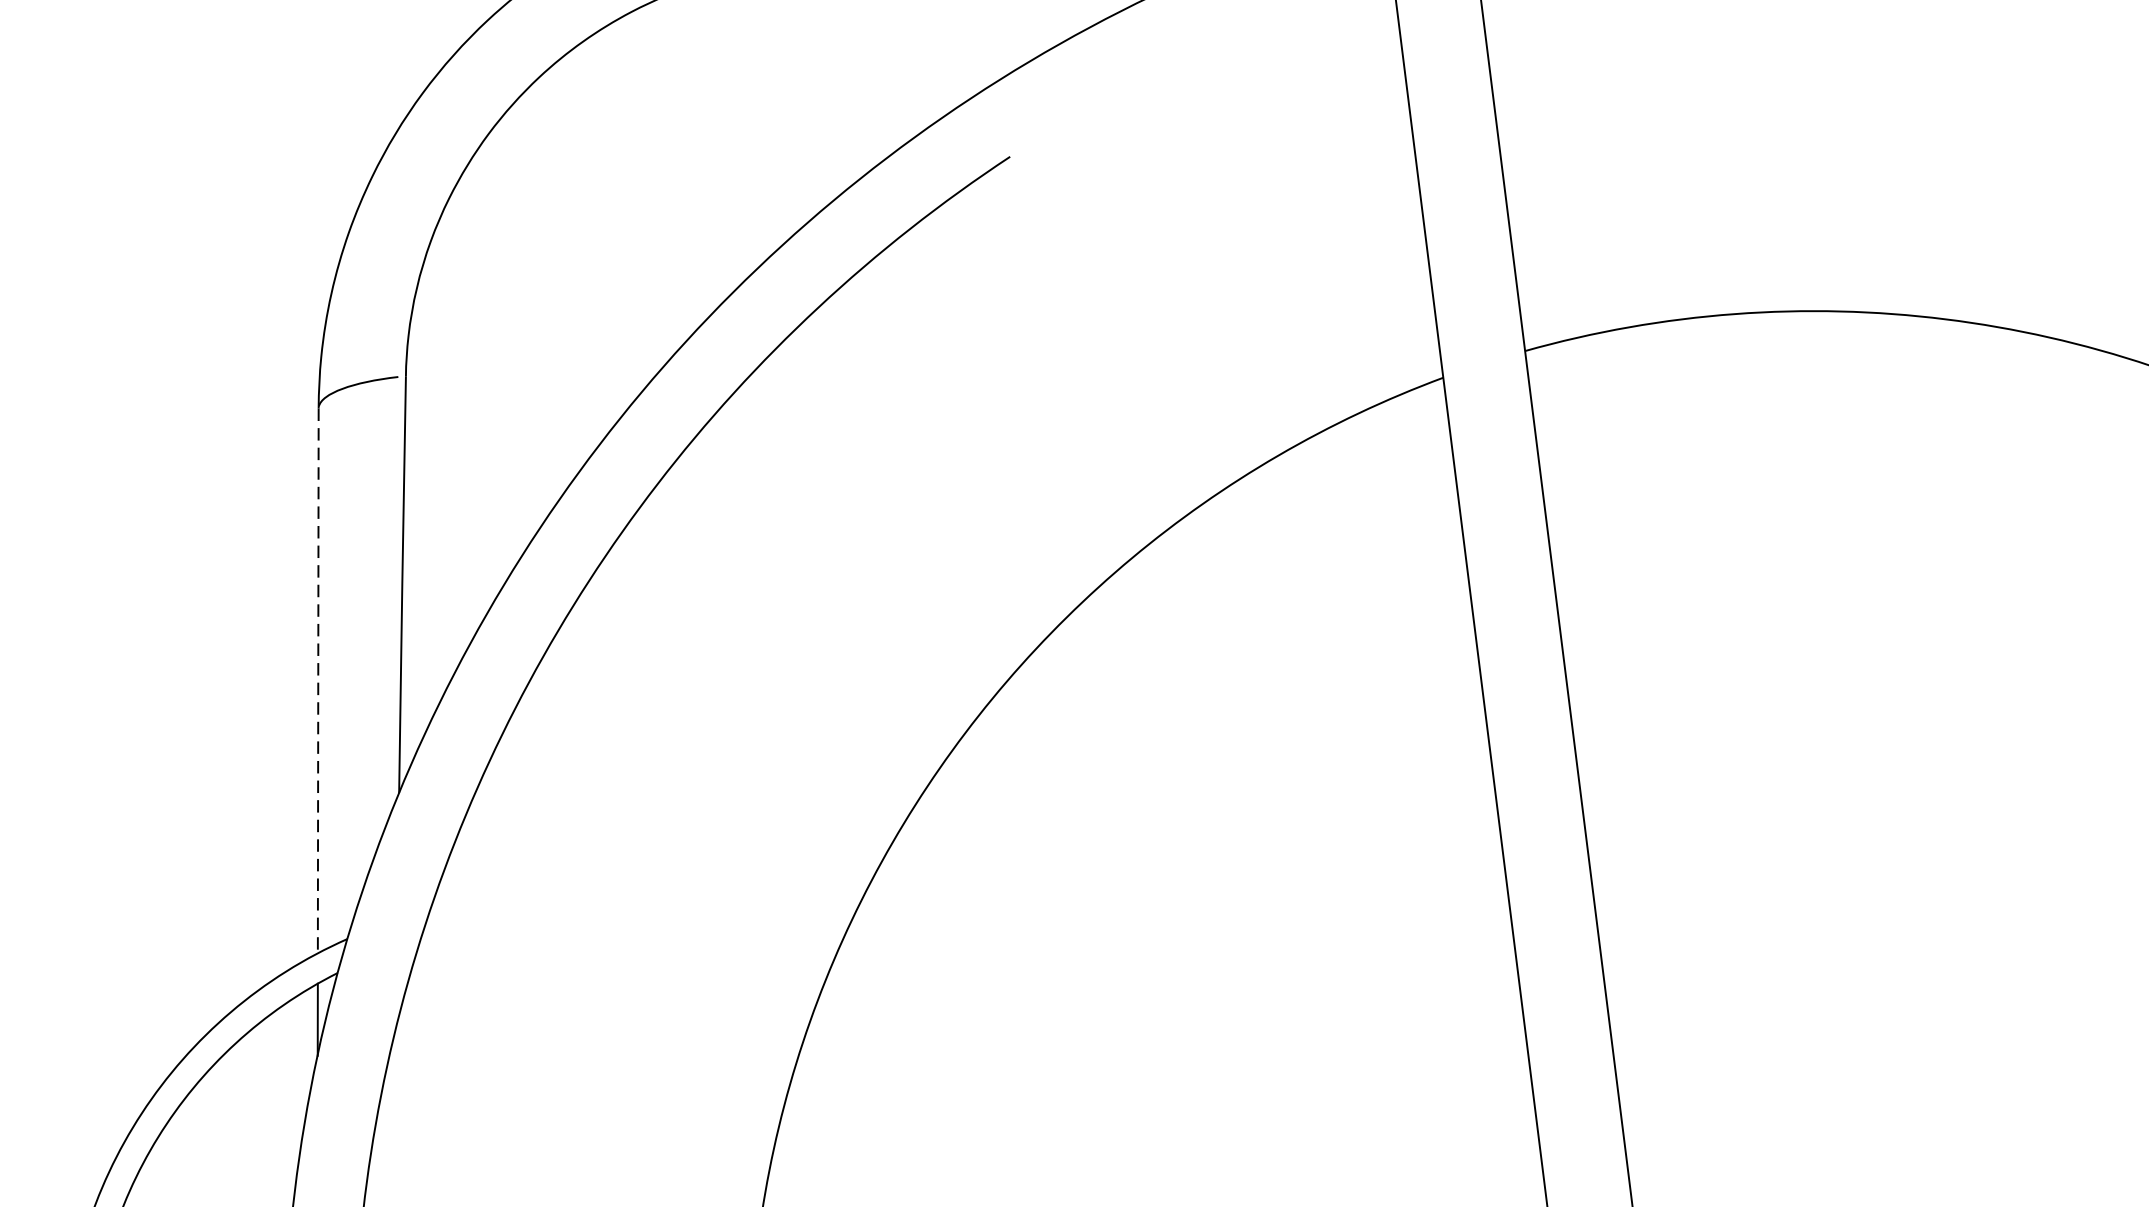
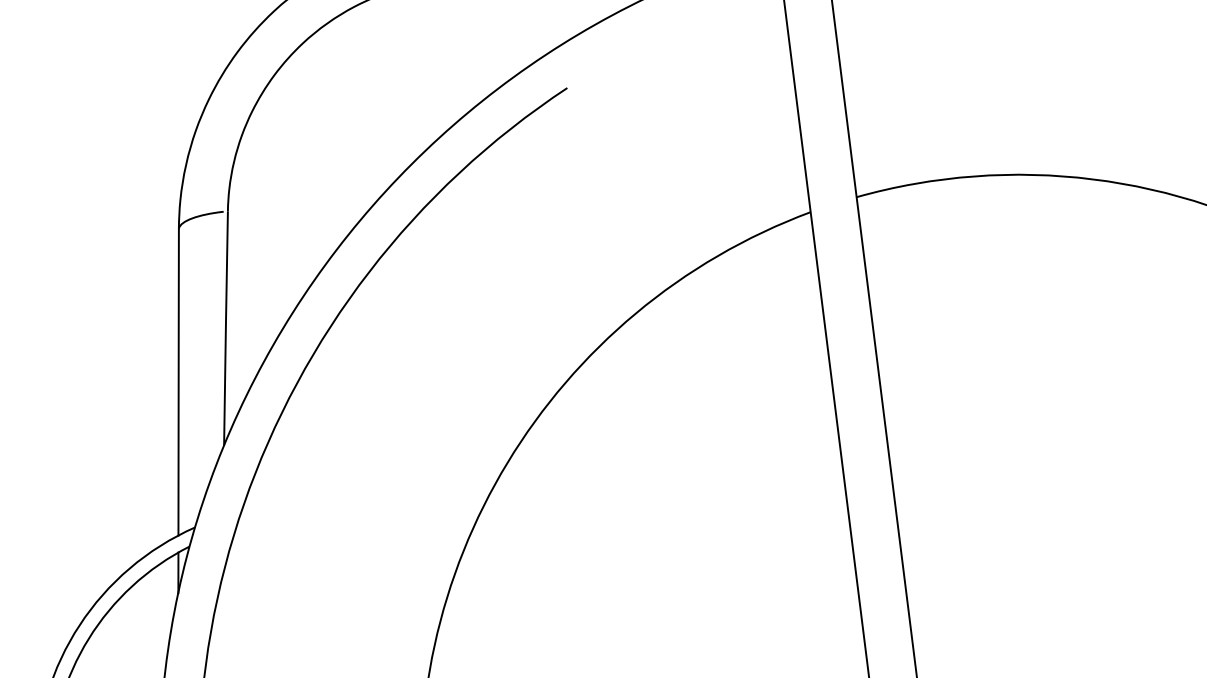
line: (317, 682) -> (178, 383), dashed -> solid

